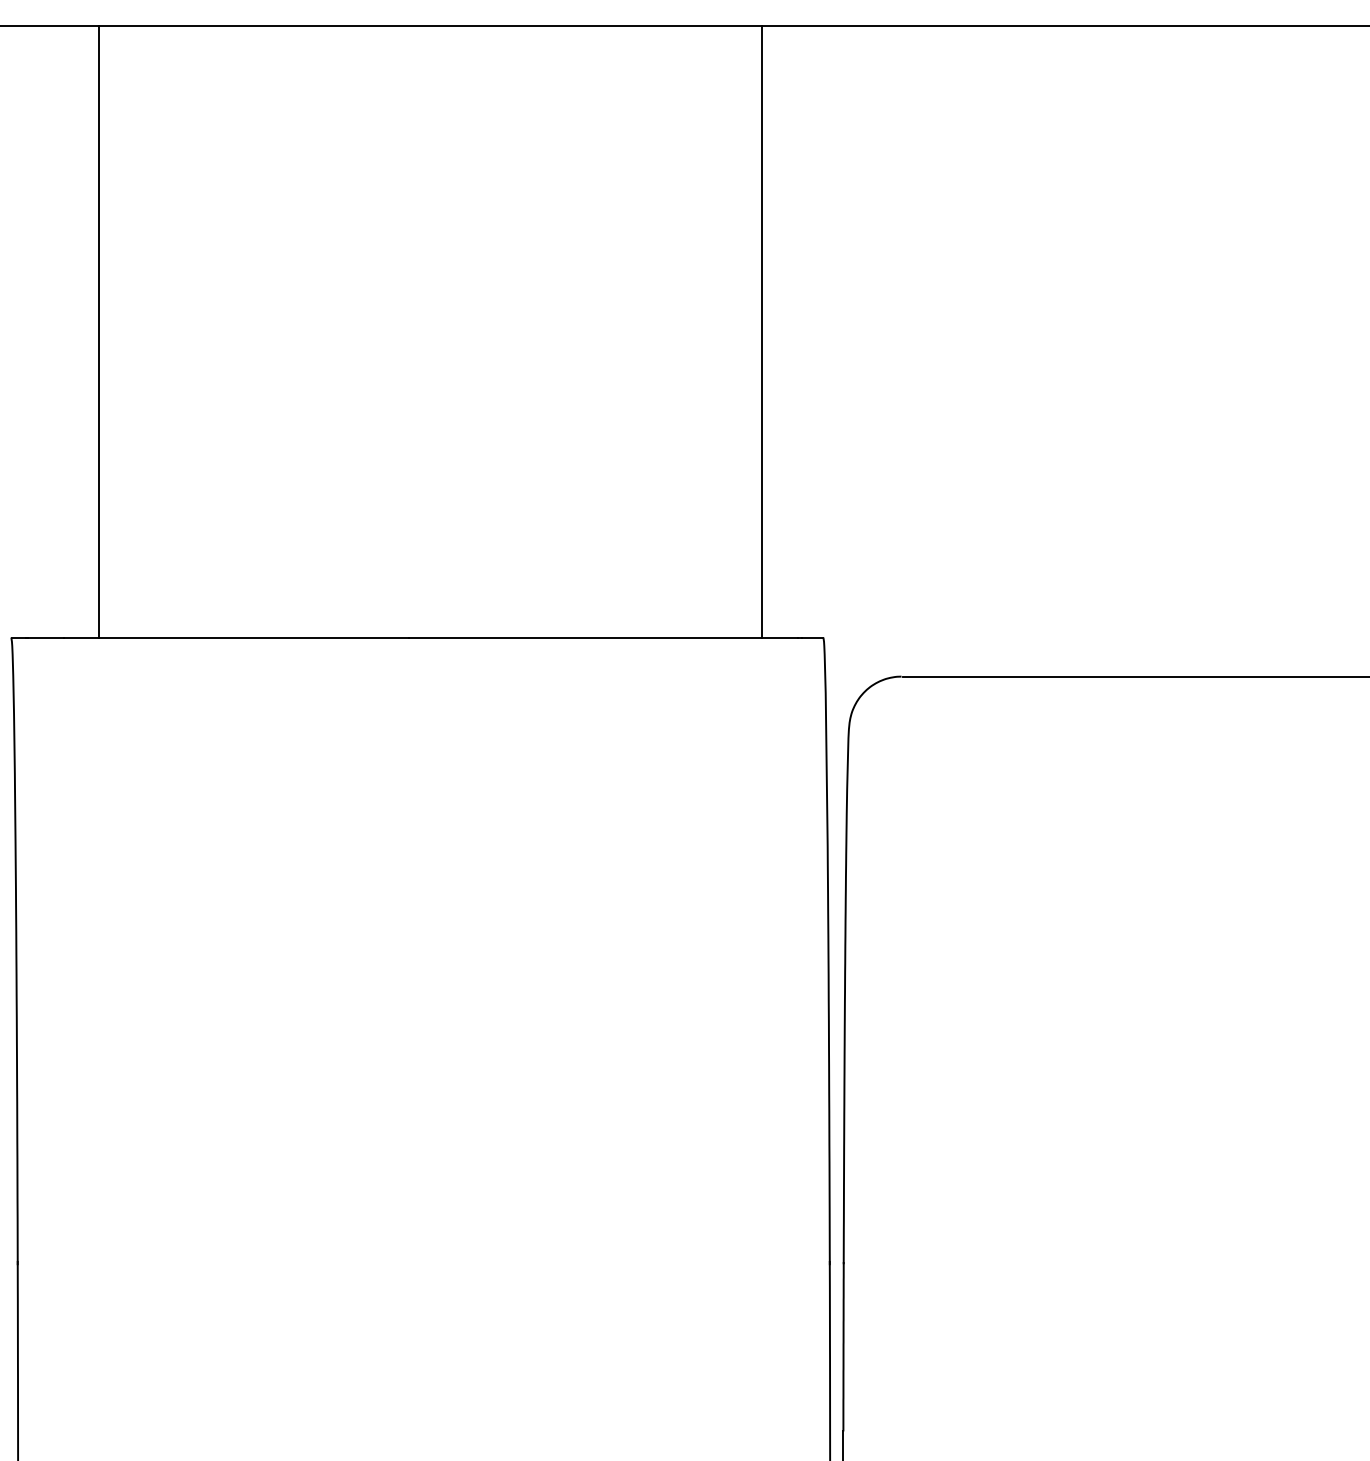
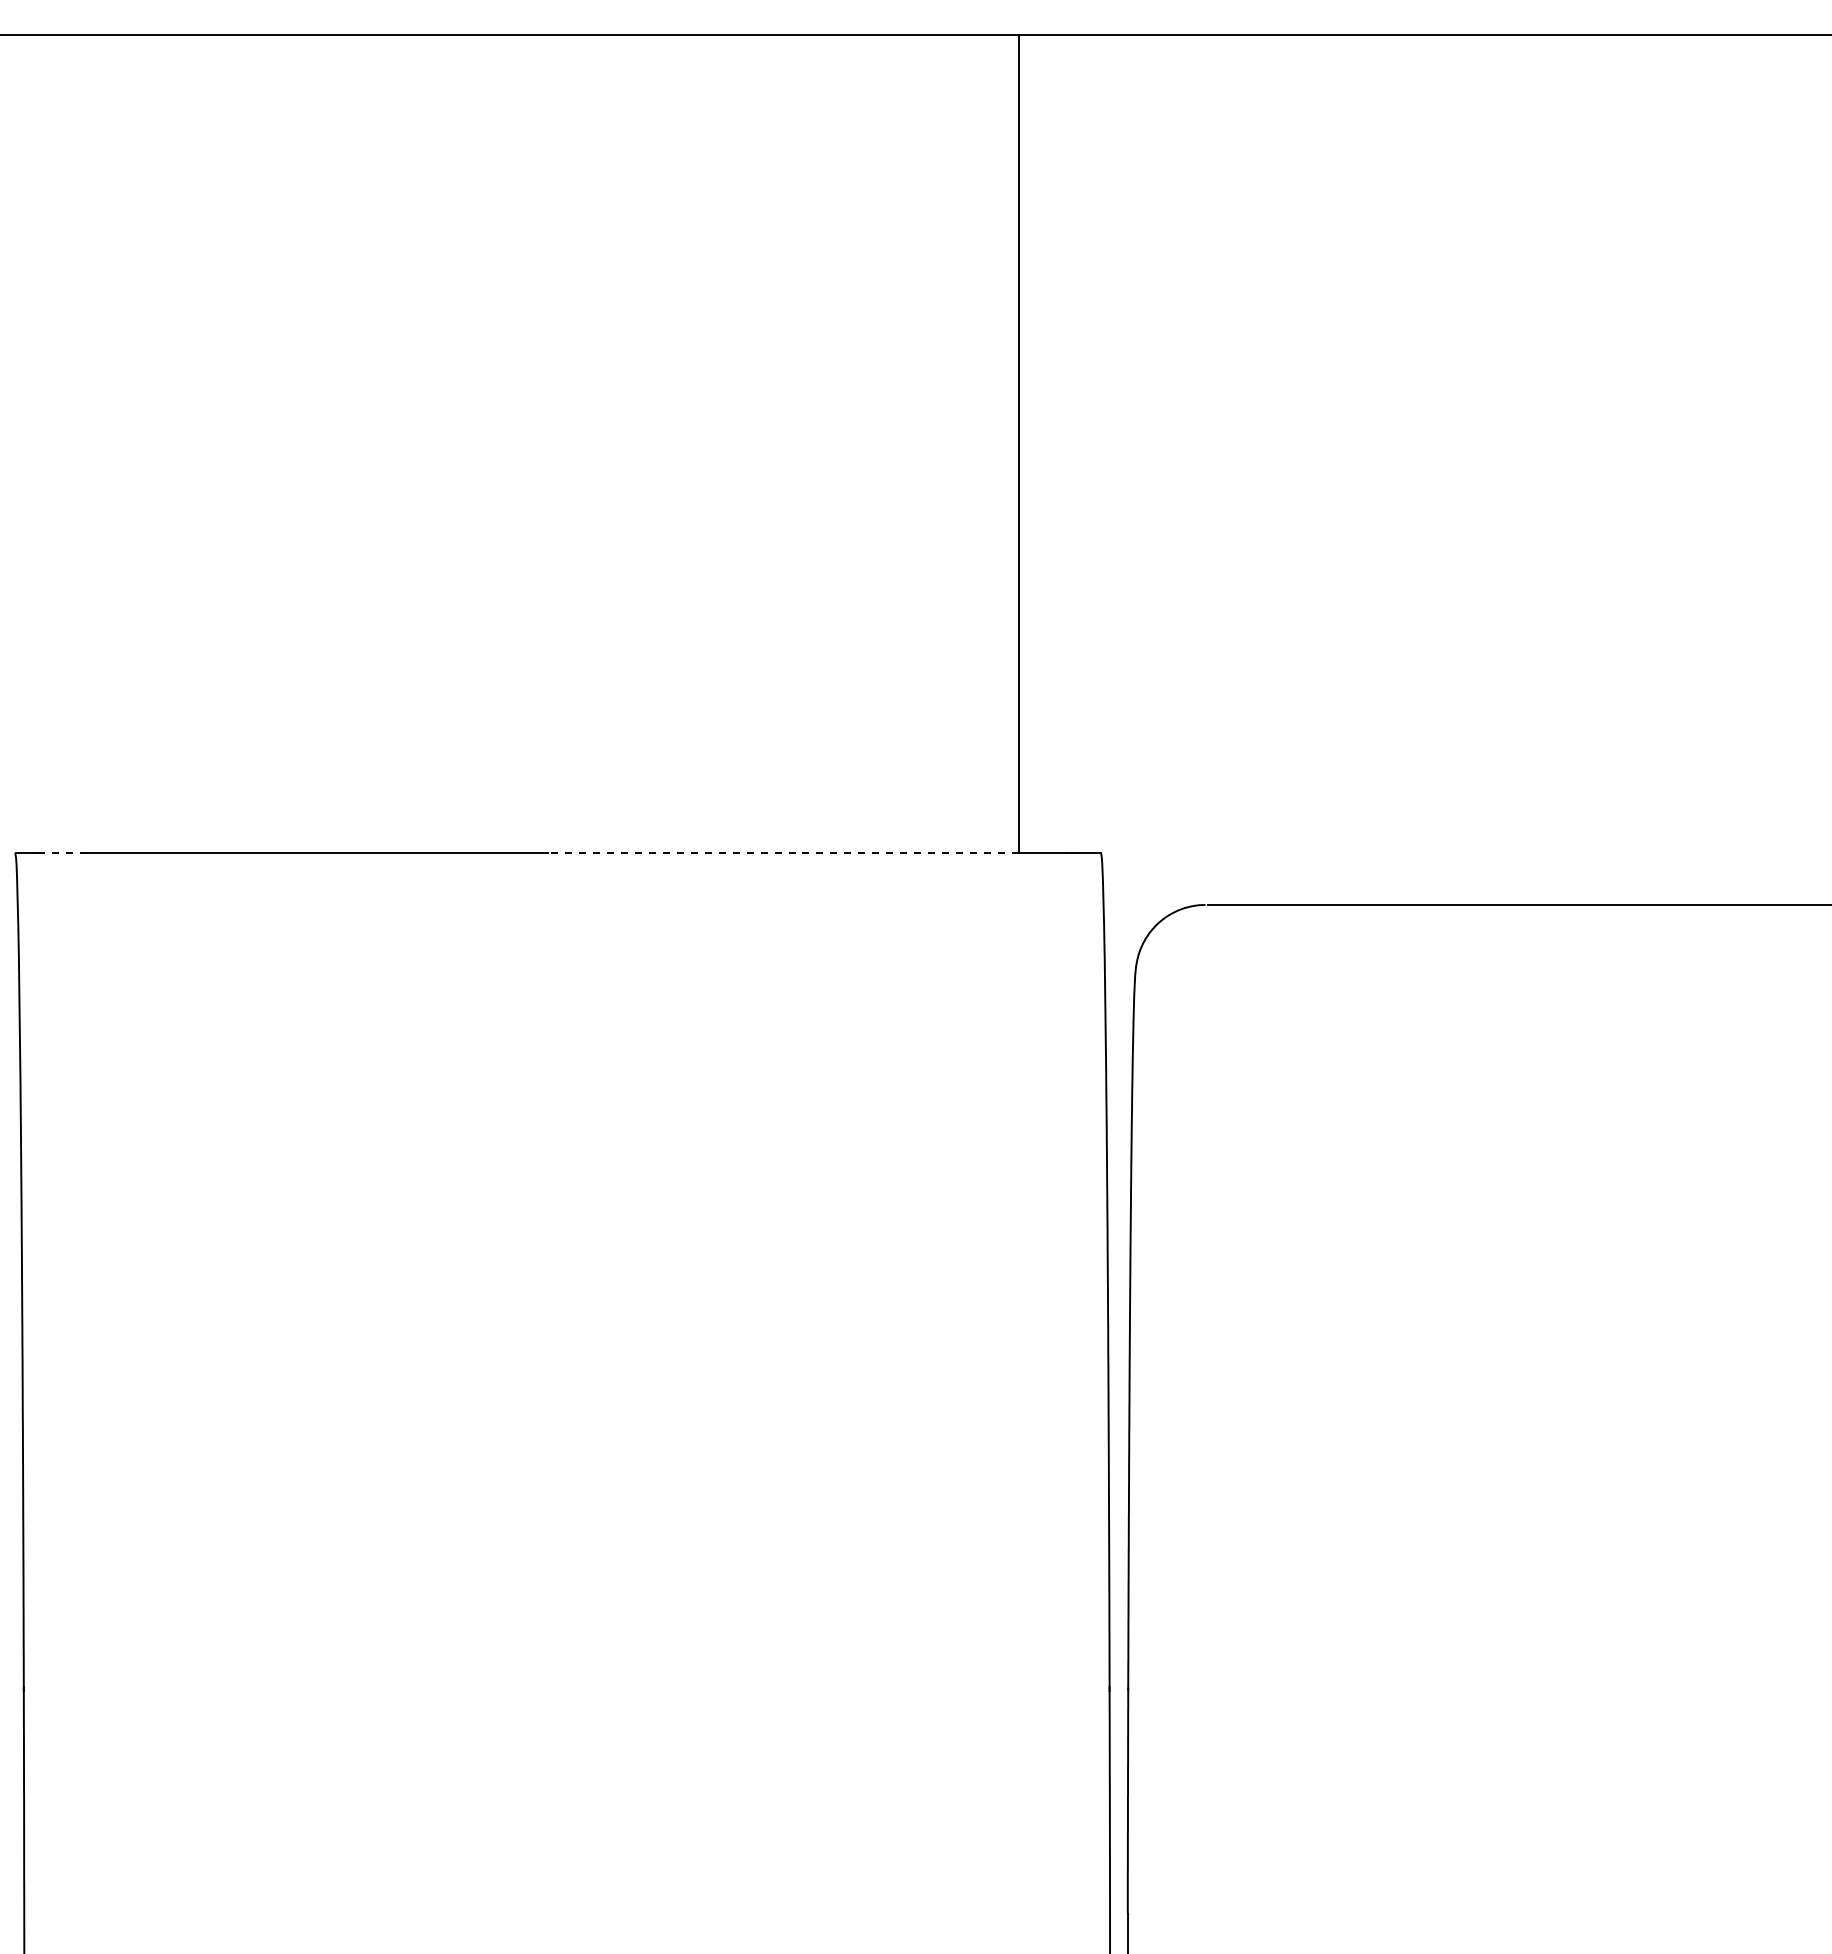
line: (98, 331) -> (131, 443), removed
line: (46, 637) -> (62, 852), solid -> dashed
line: (585, 637) -> (783, 852), solid -> dashed

